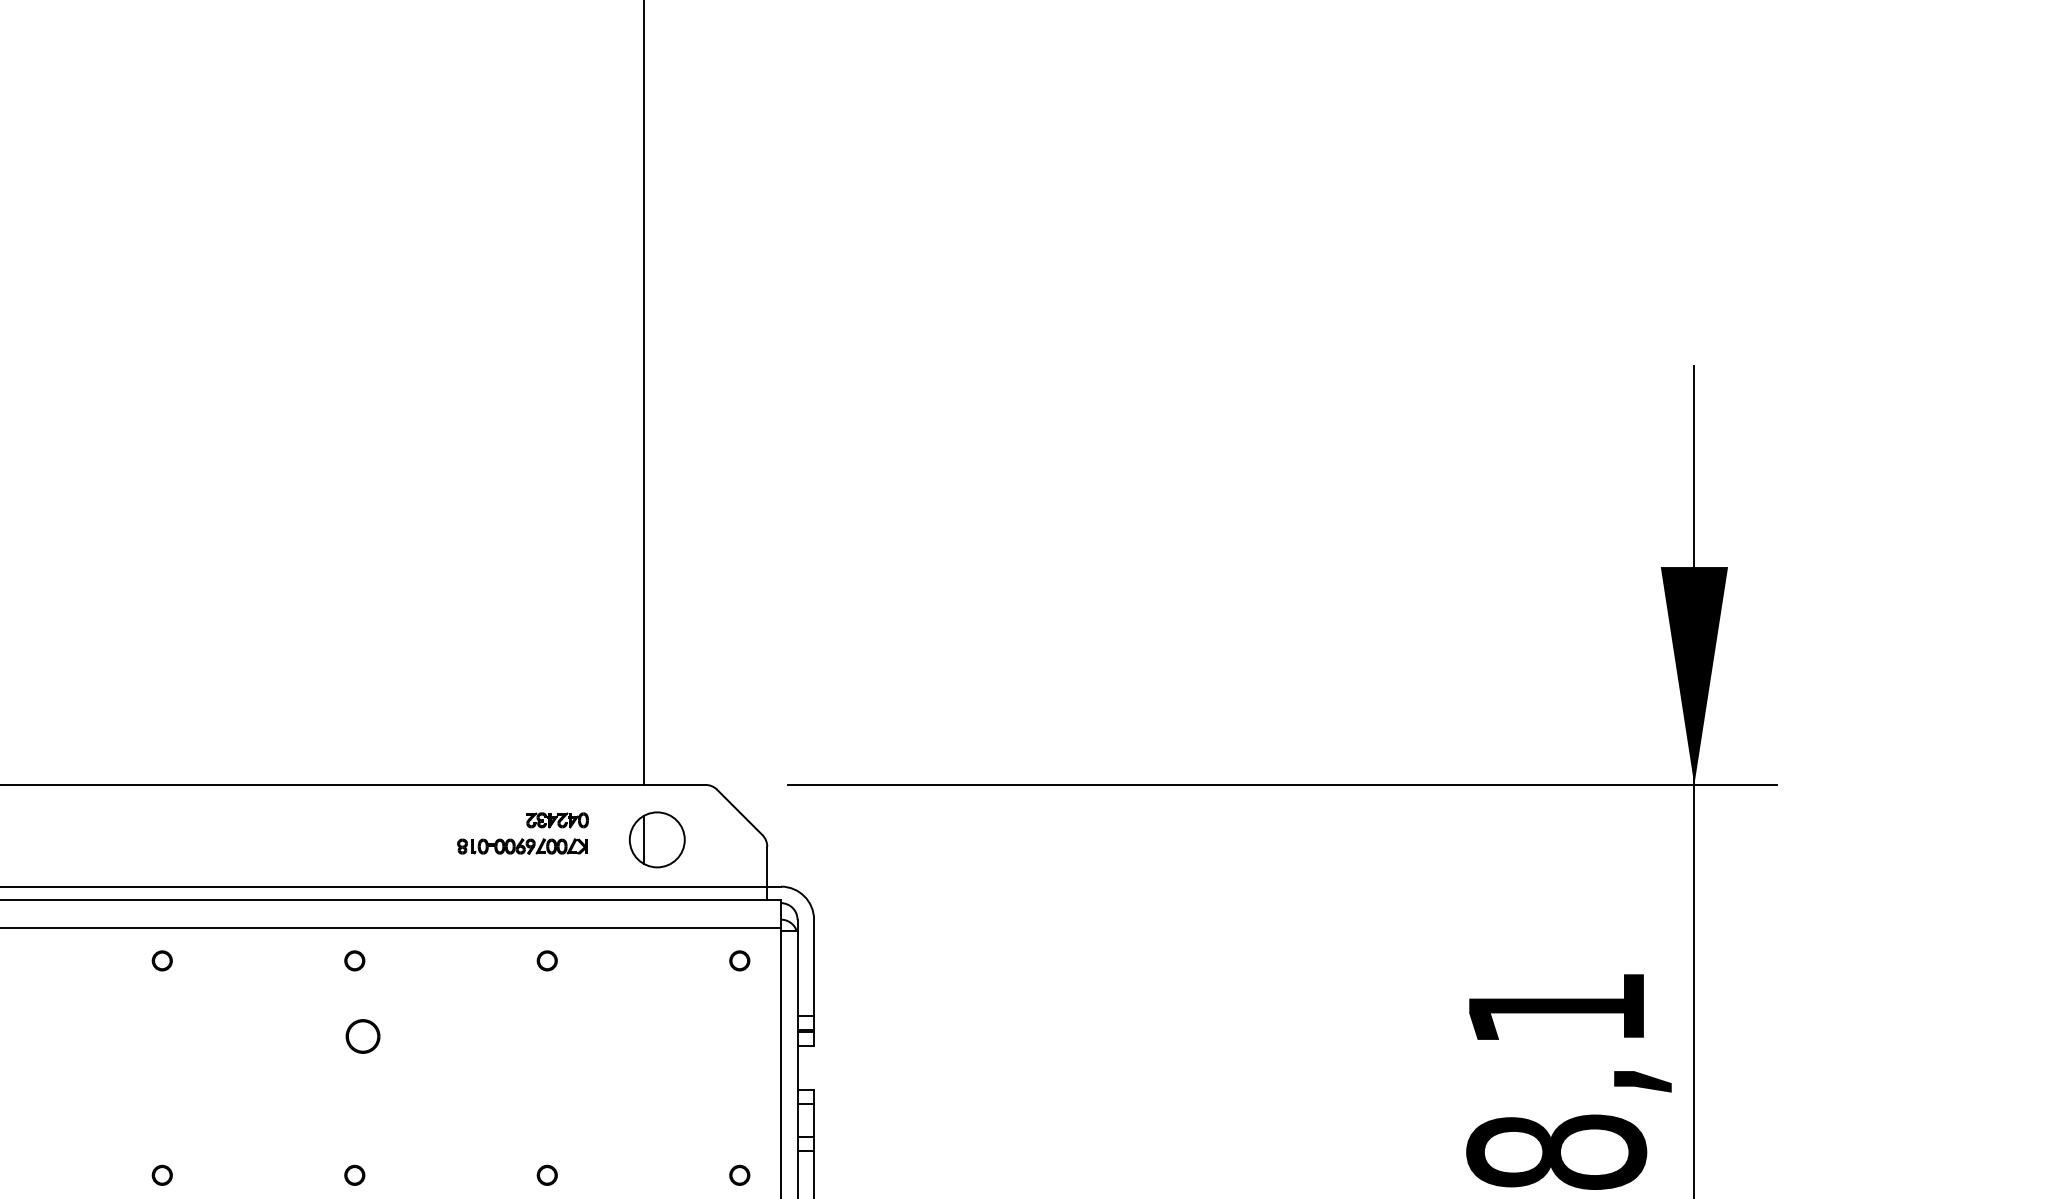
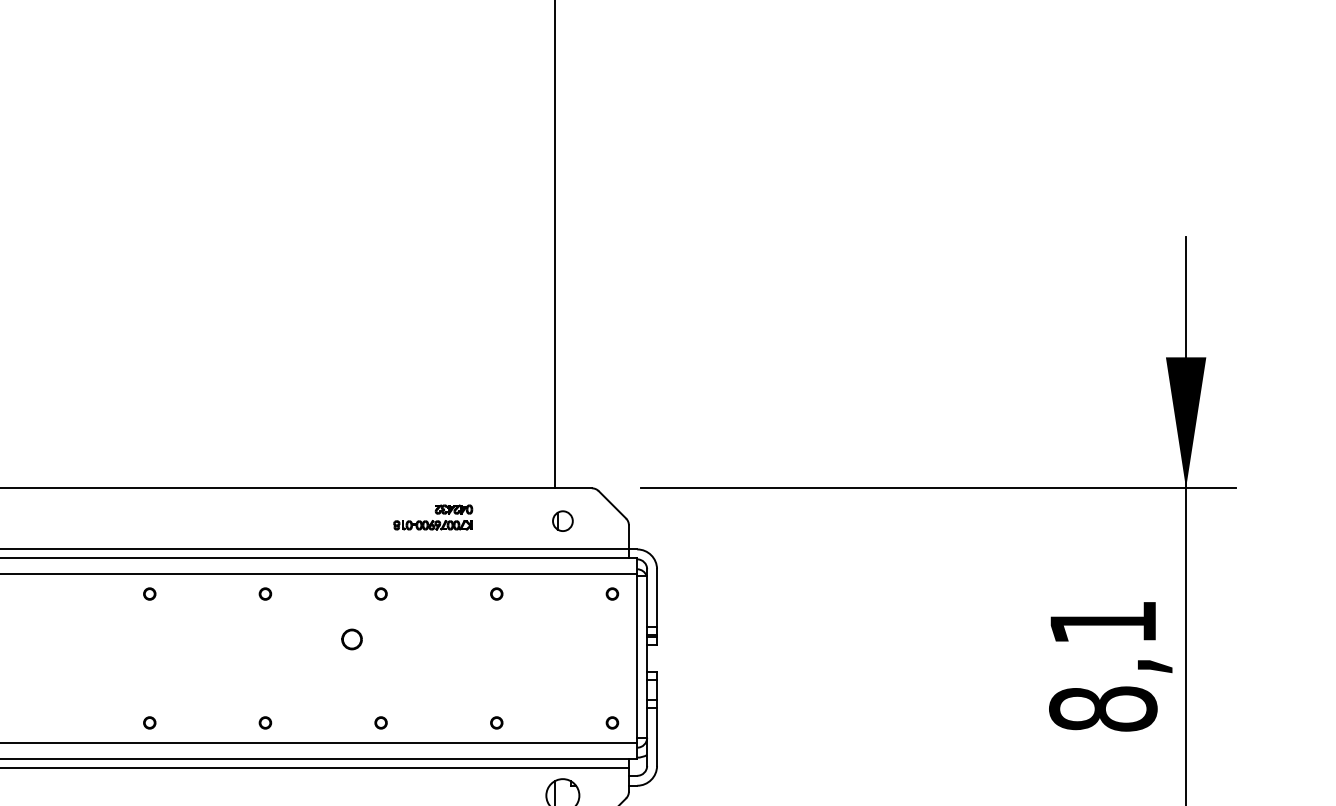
part: (523, 833) -> (433, 517), moved
part: (656, 838) -> (562, 520), size x0.6
part: (362, 1036) -> (351, 639), moved

